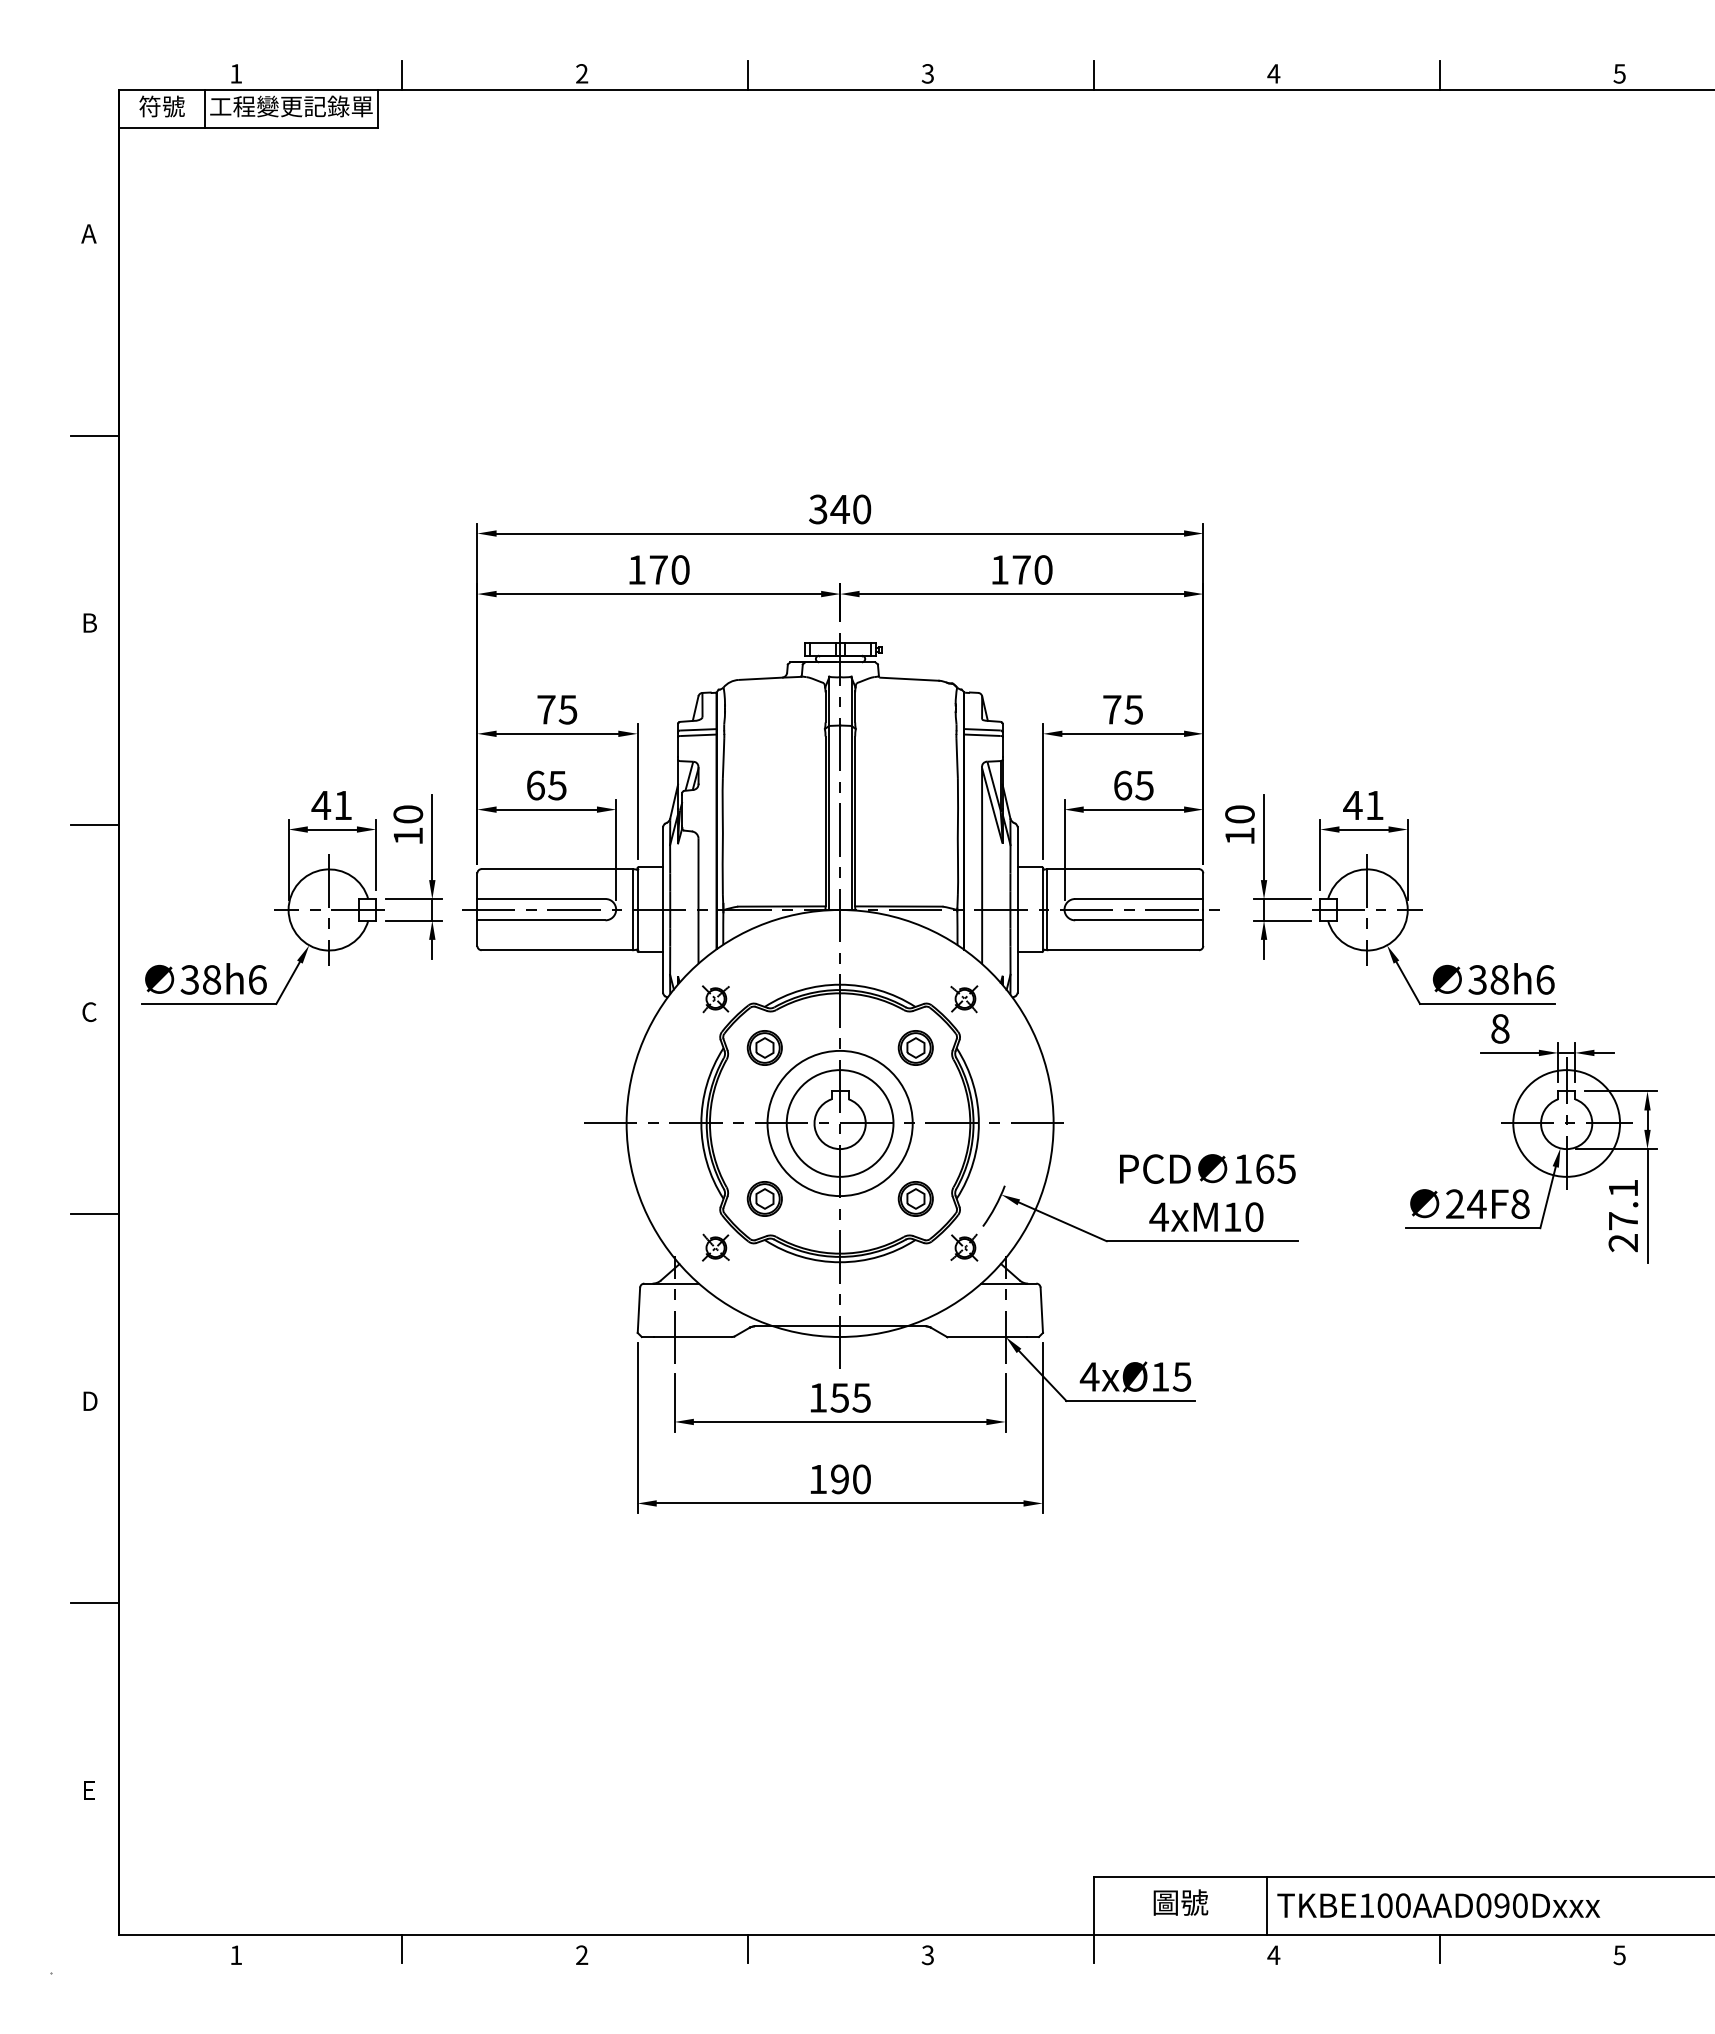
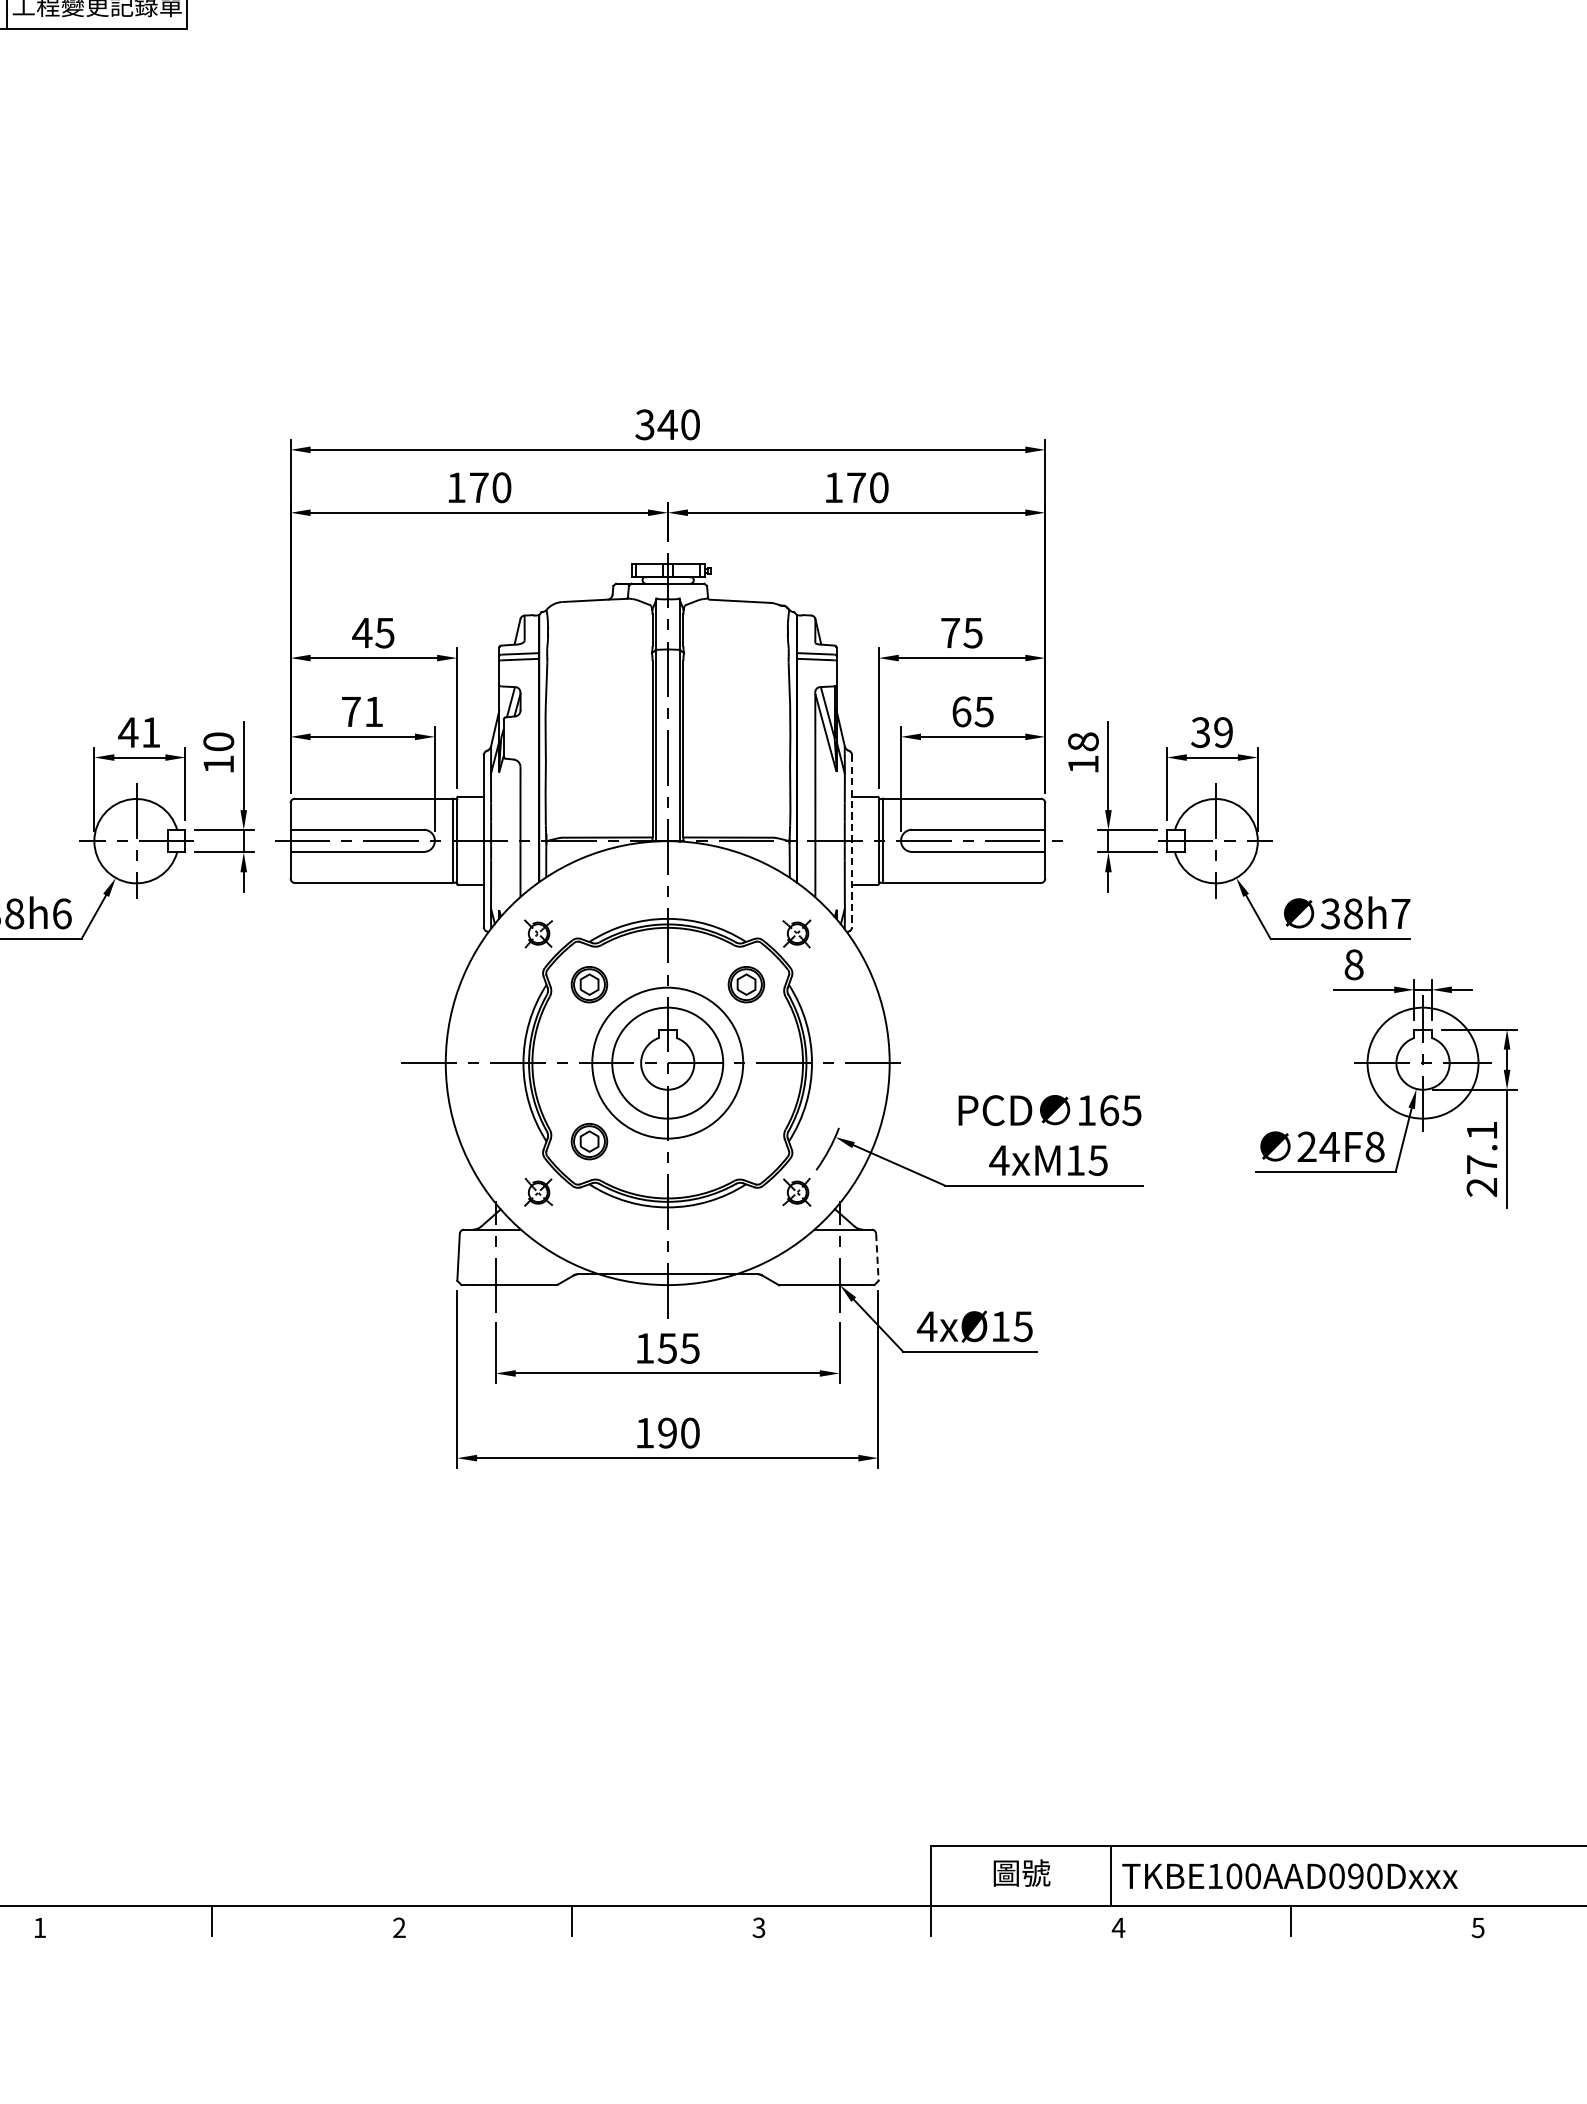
text: (546, 709) -> (362, 632), 75 -> 45
text: (546, 785) -> (362, 711), 65 -> 71
text: (1363, 805) -> (1211, 732), 41 -> 39
text: (1239, 814) -> (1082, 741), 10 -> 18
line: (1017, 909) -> (852, 840), solid -> dashed
text: (1545, 979) -> (1401, 913), 38h6 -> 38h7
part: (915, 1198) -> (746, 1141), removed
text: (1253, 1216) -> (1097, 1159), 4xM10 -> 4xM15
line: (1041, 1310) -> (877, 1257), solid -> dashed

